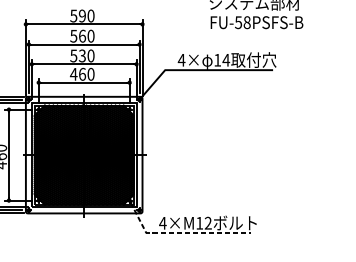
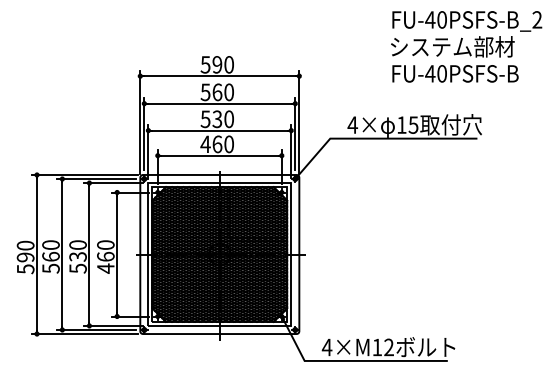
text: (242, 22) -> (435, 73), FU-58PSFS-B -> FU-40PSFS-B
text: (226, 59) -> (413, 124), 14 -> 15
line: (181, 232) -> (352, 360), dashed -> solid

